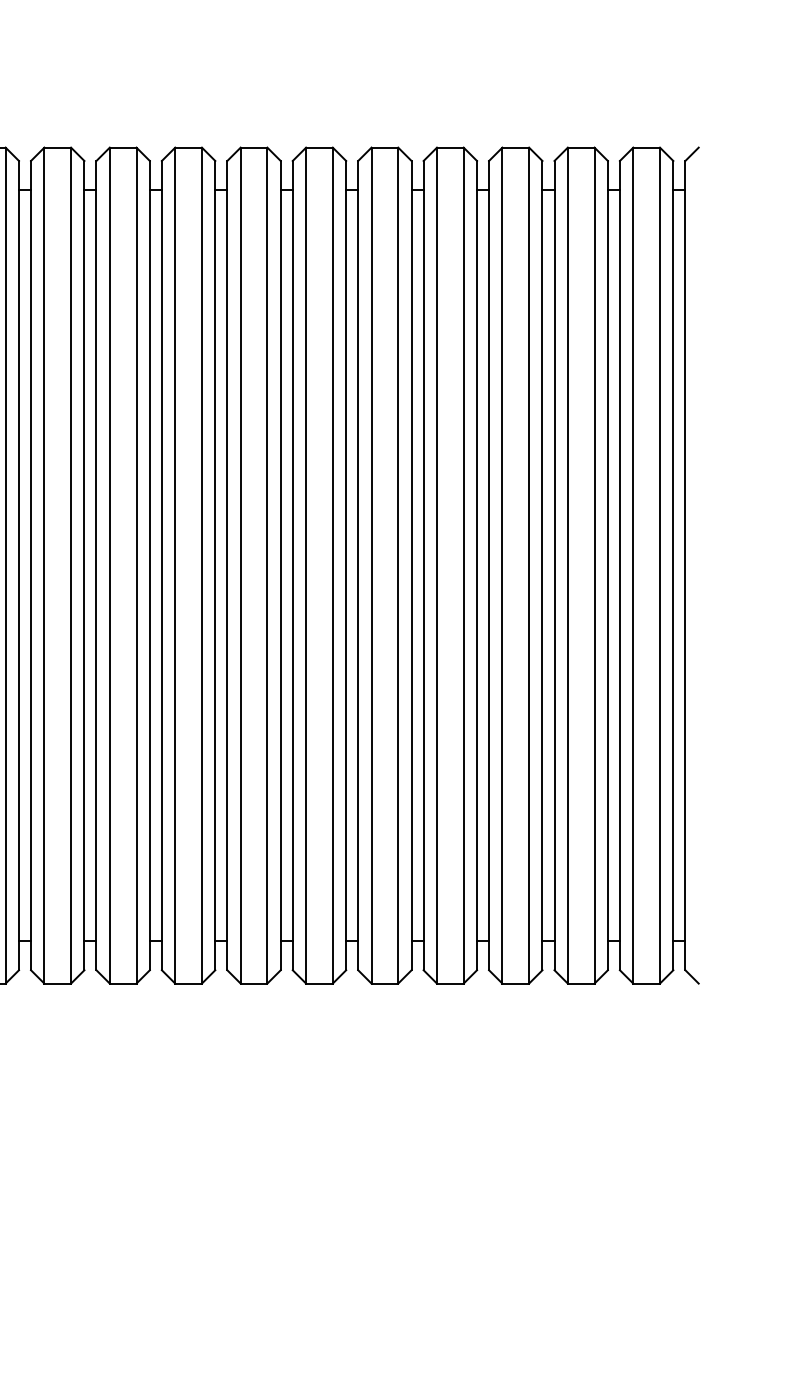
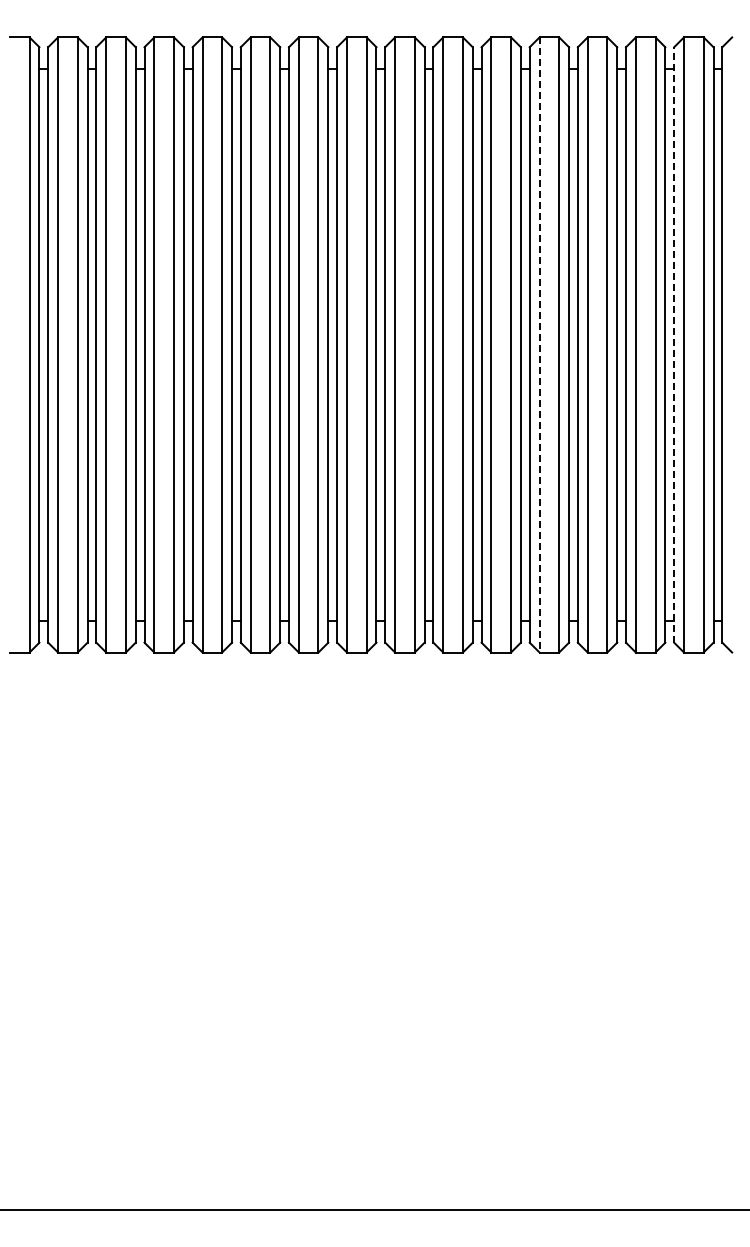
line: (436, 564) -> (539, 344), solid -> dashed
line: (620, 564) -> (674, 344), solid -> dashed

